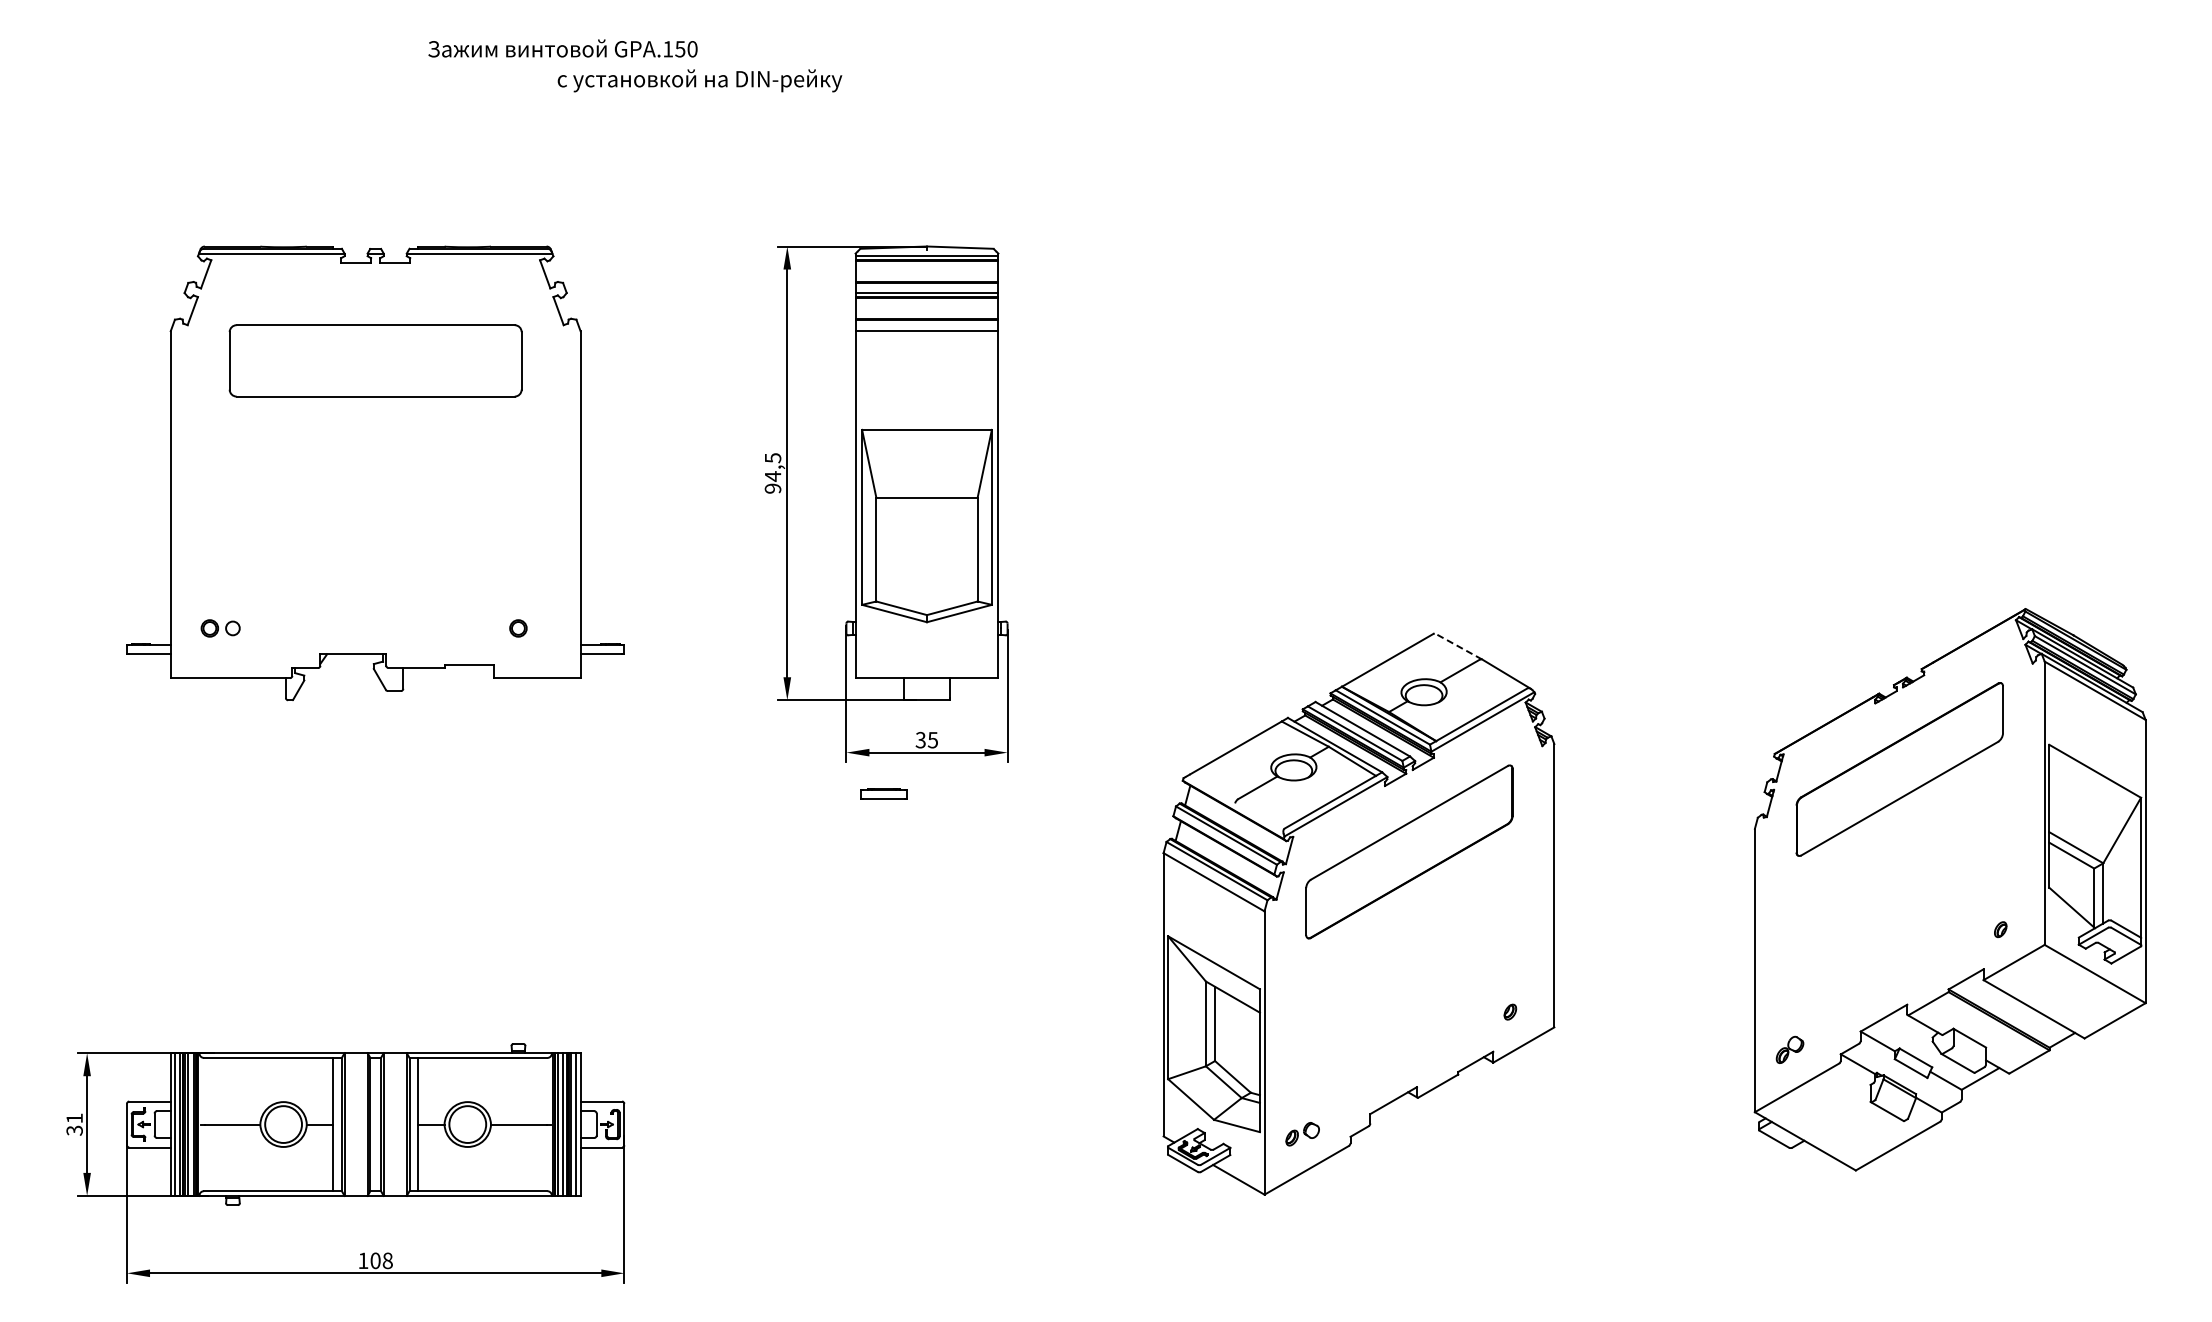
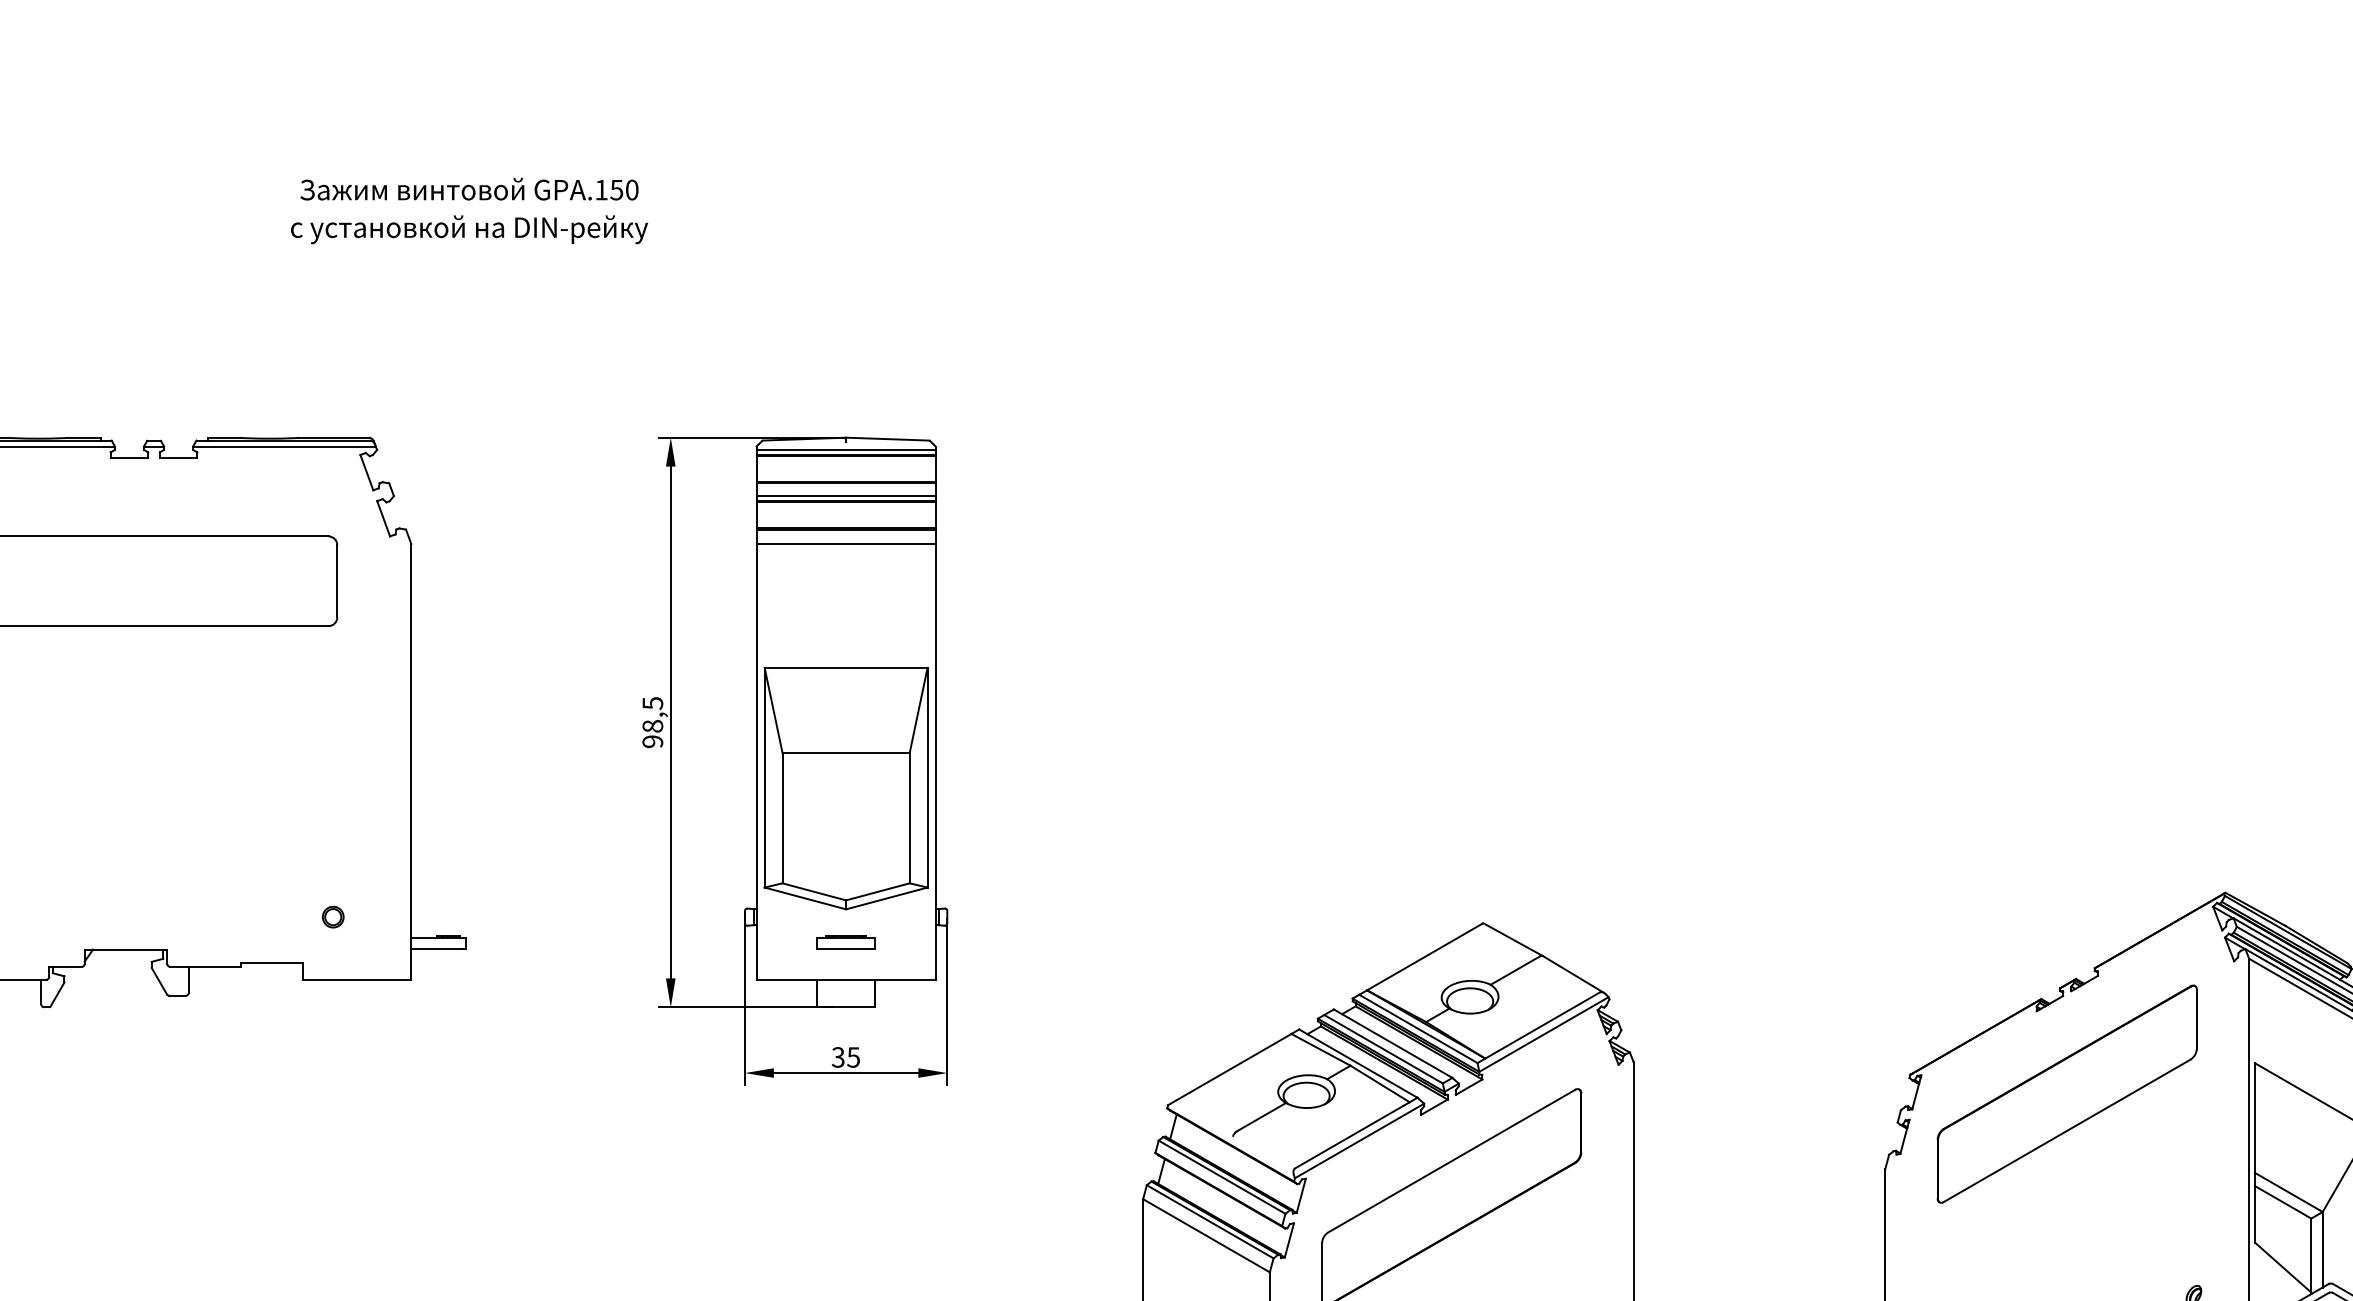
text: (562, 48) -> (468, 189), moved
text: (699, 80) -> (468, 229), moved
text: (772, 476) -> (652, 726), 94,5 -> 98,5
line: (1457, 646) -> (1512, 939), dashed -> solid
part: (883, 793) -> (845, 942), moved

